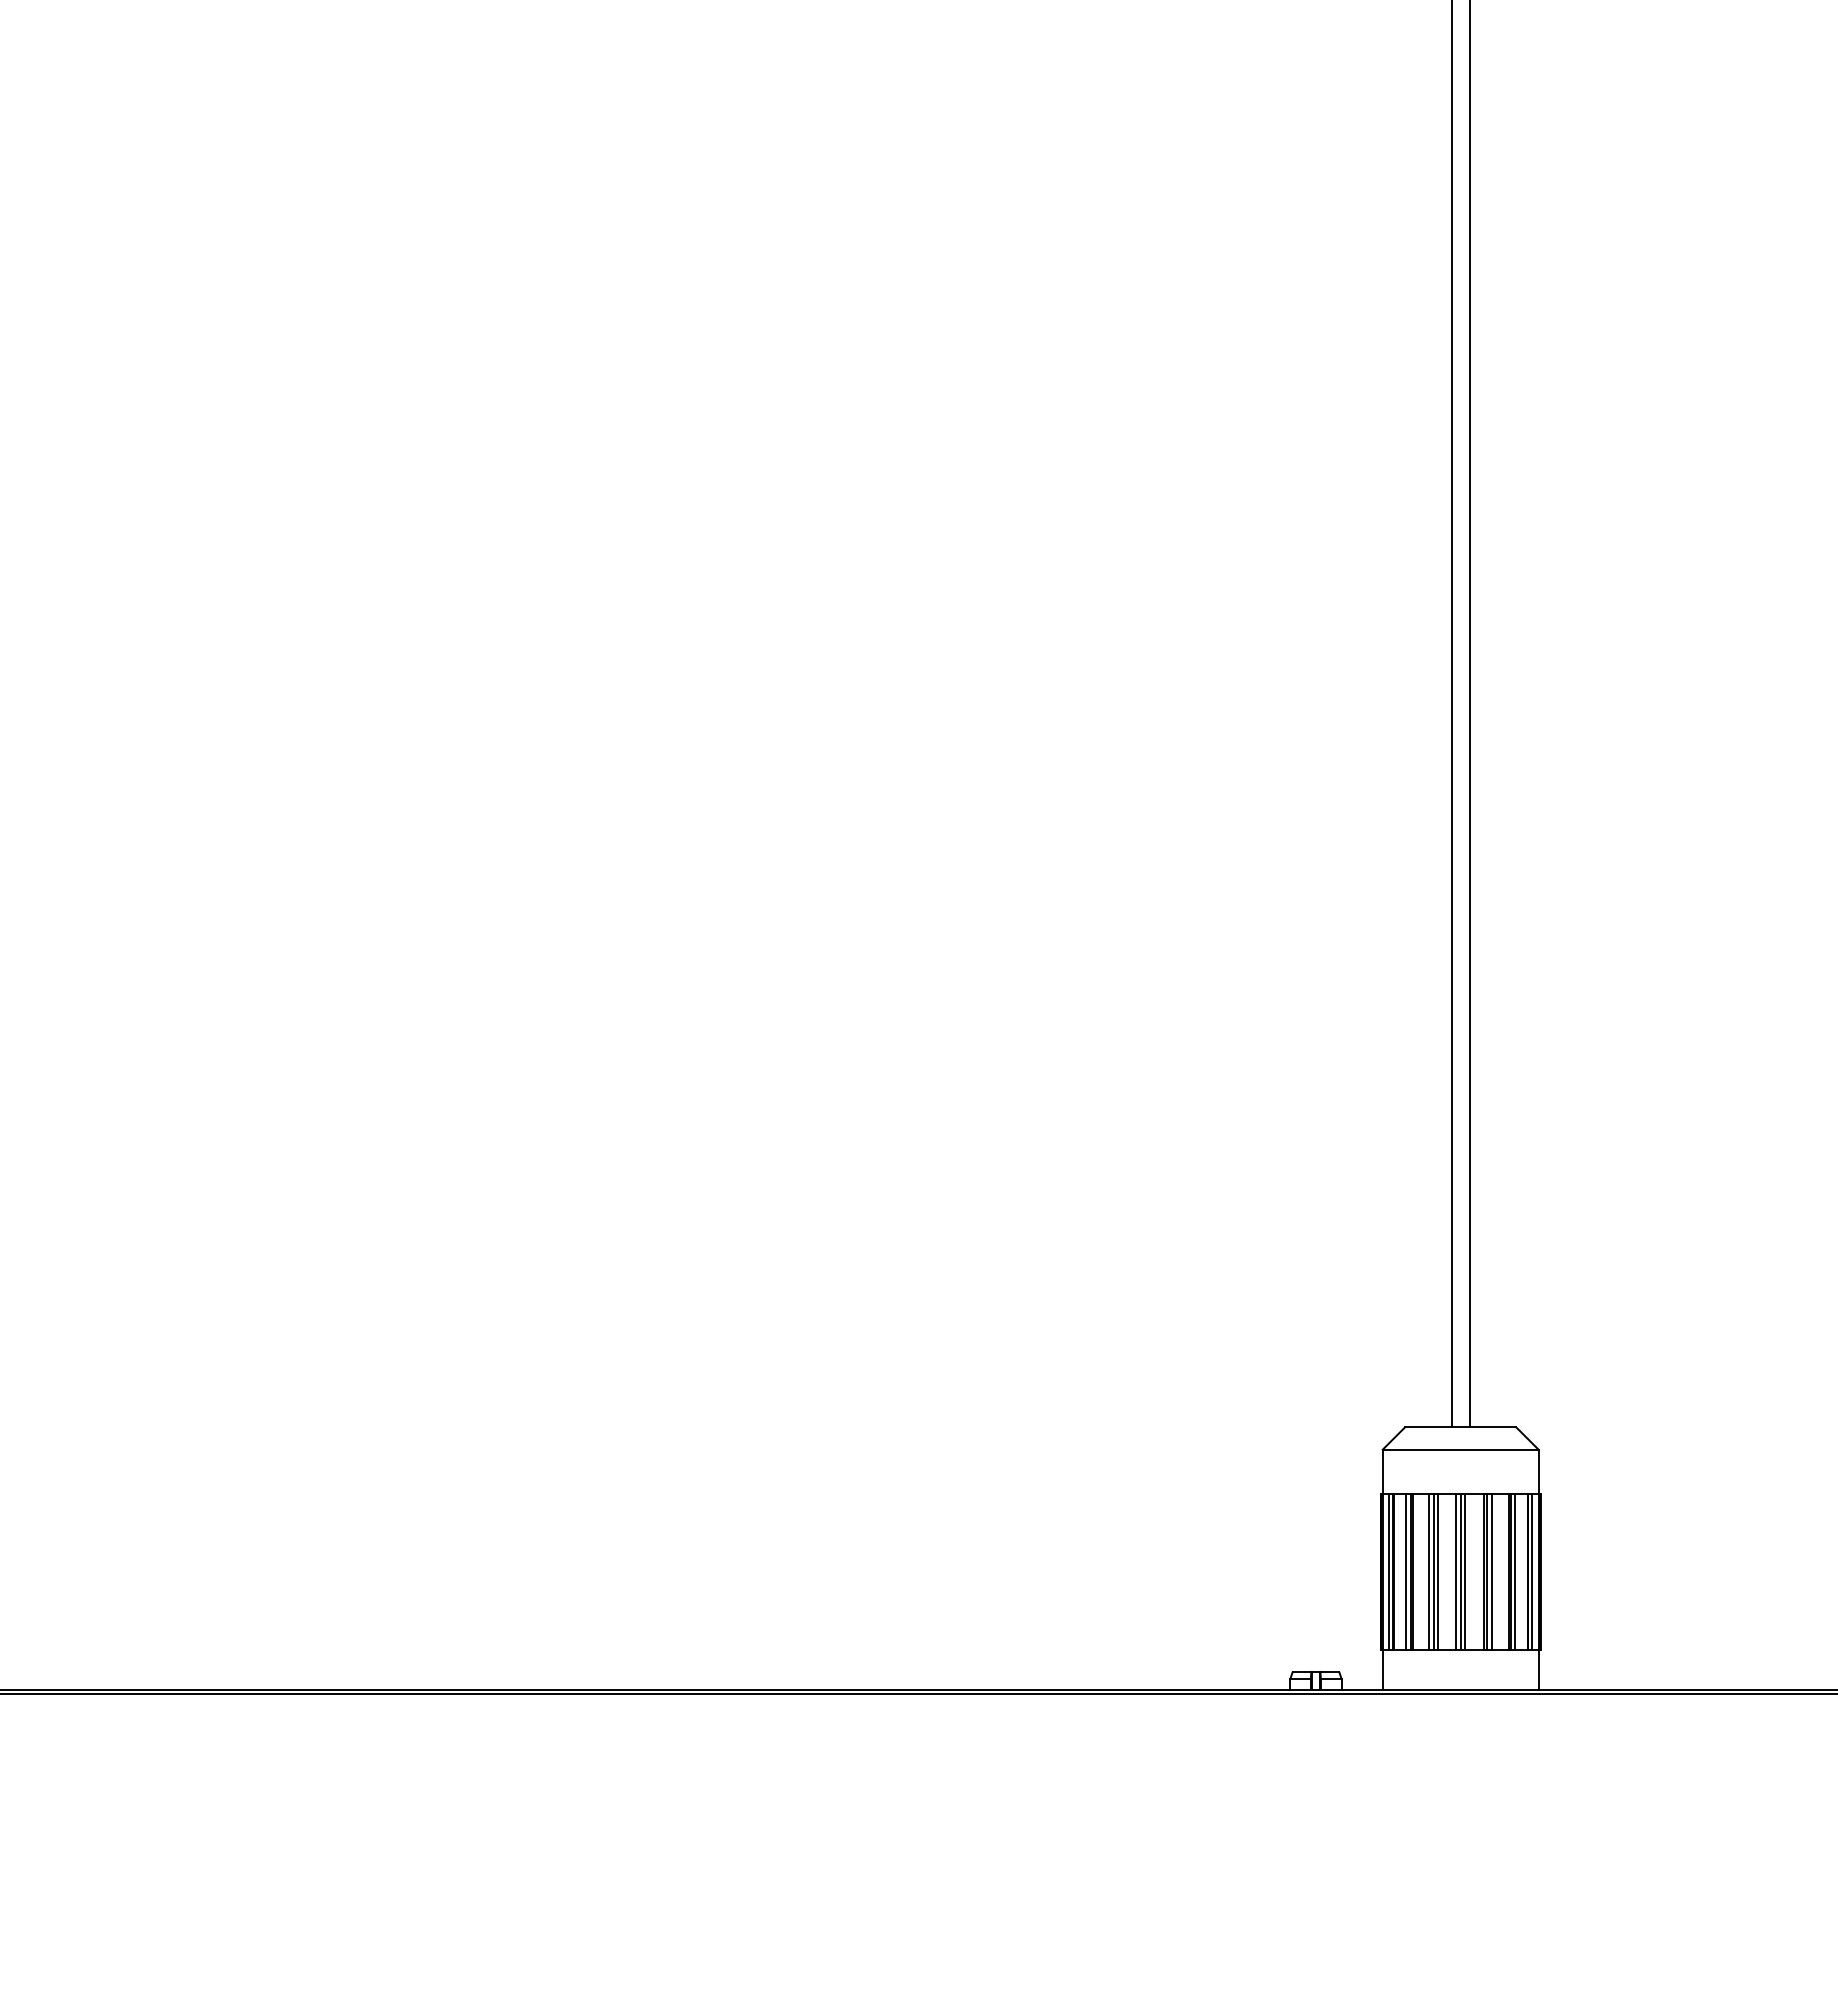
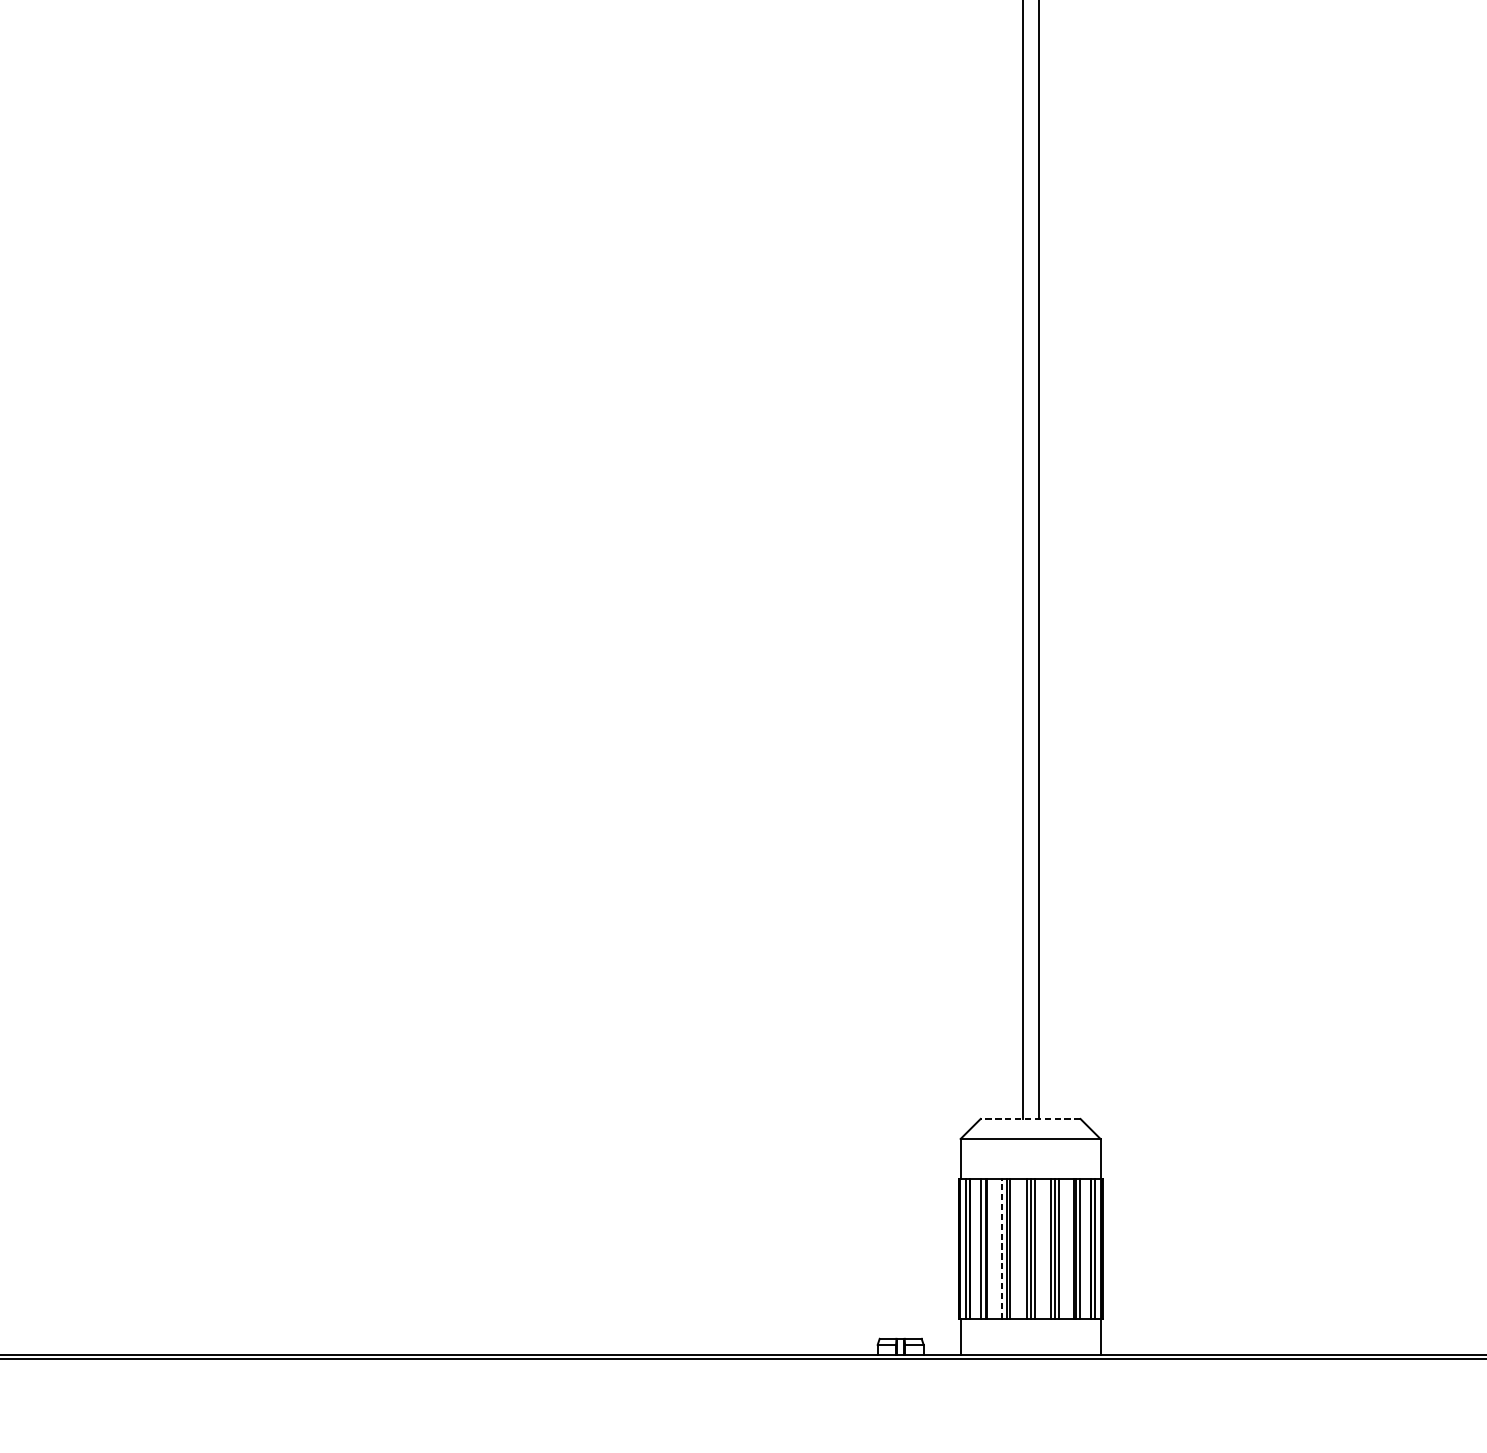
line: (1460, 1427) -> (1030, 1119), solid -> dashed
line: (1429, 1572) -> (1002, 1249), solid -> dashed

